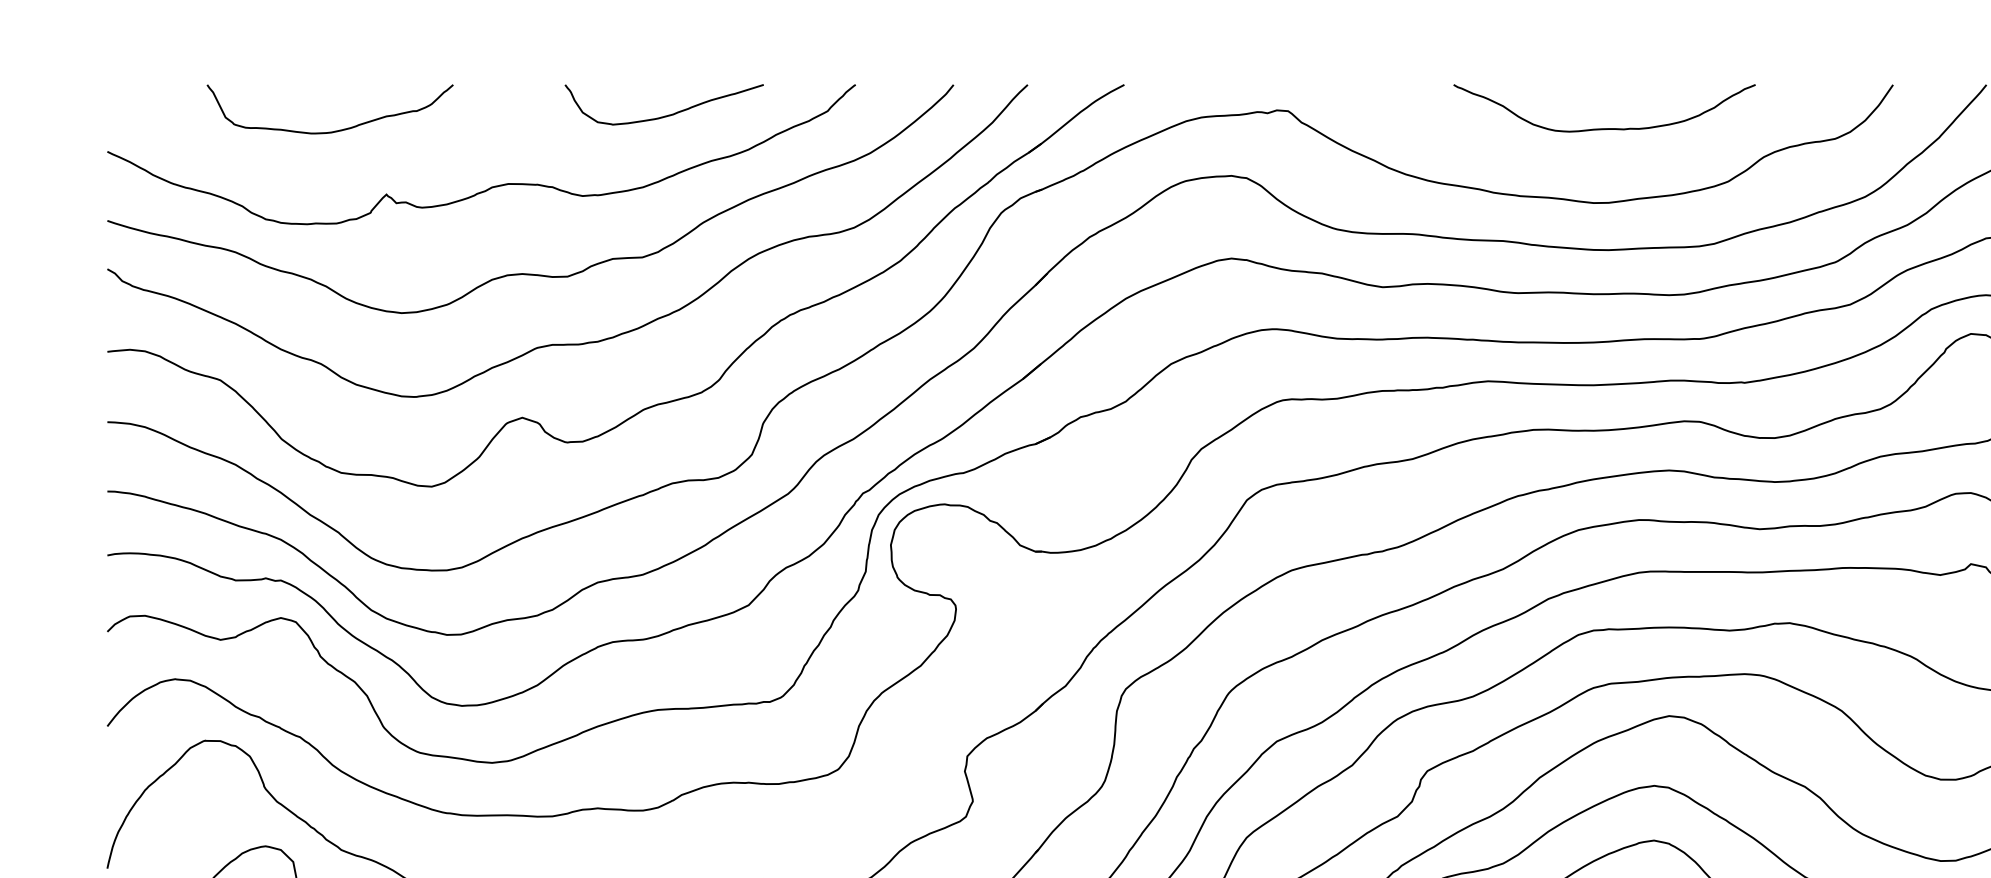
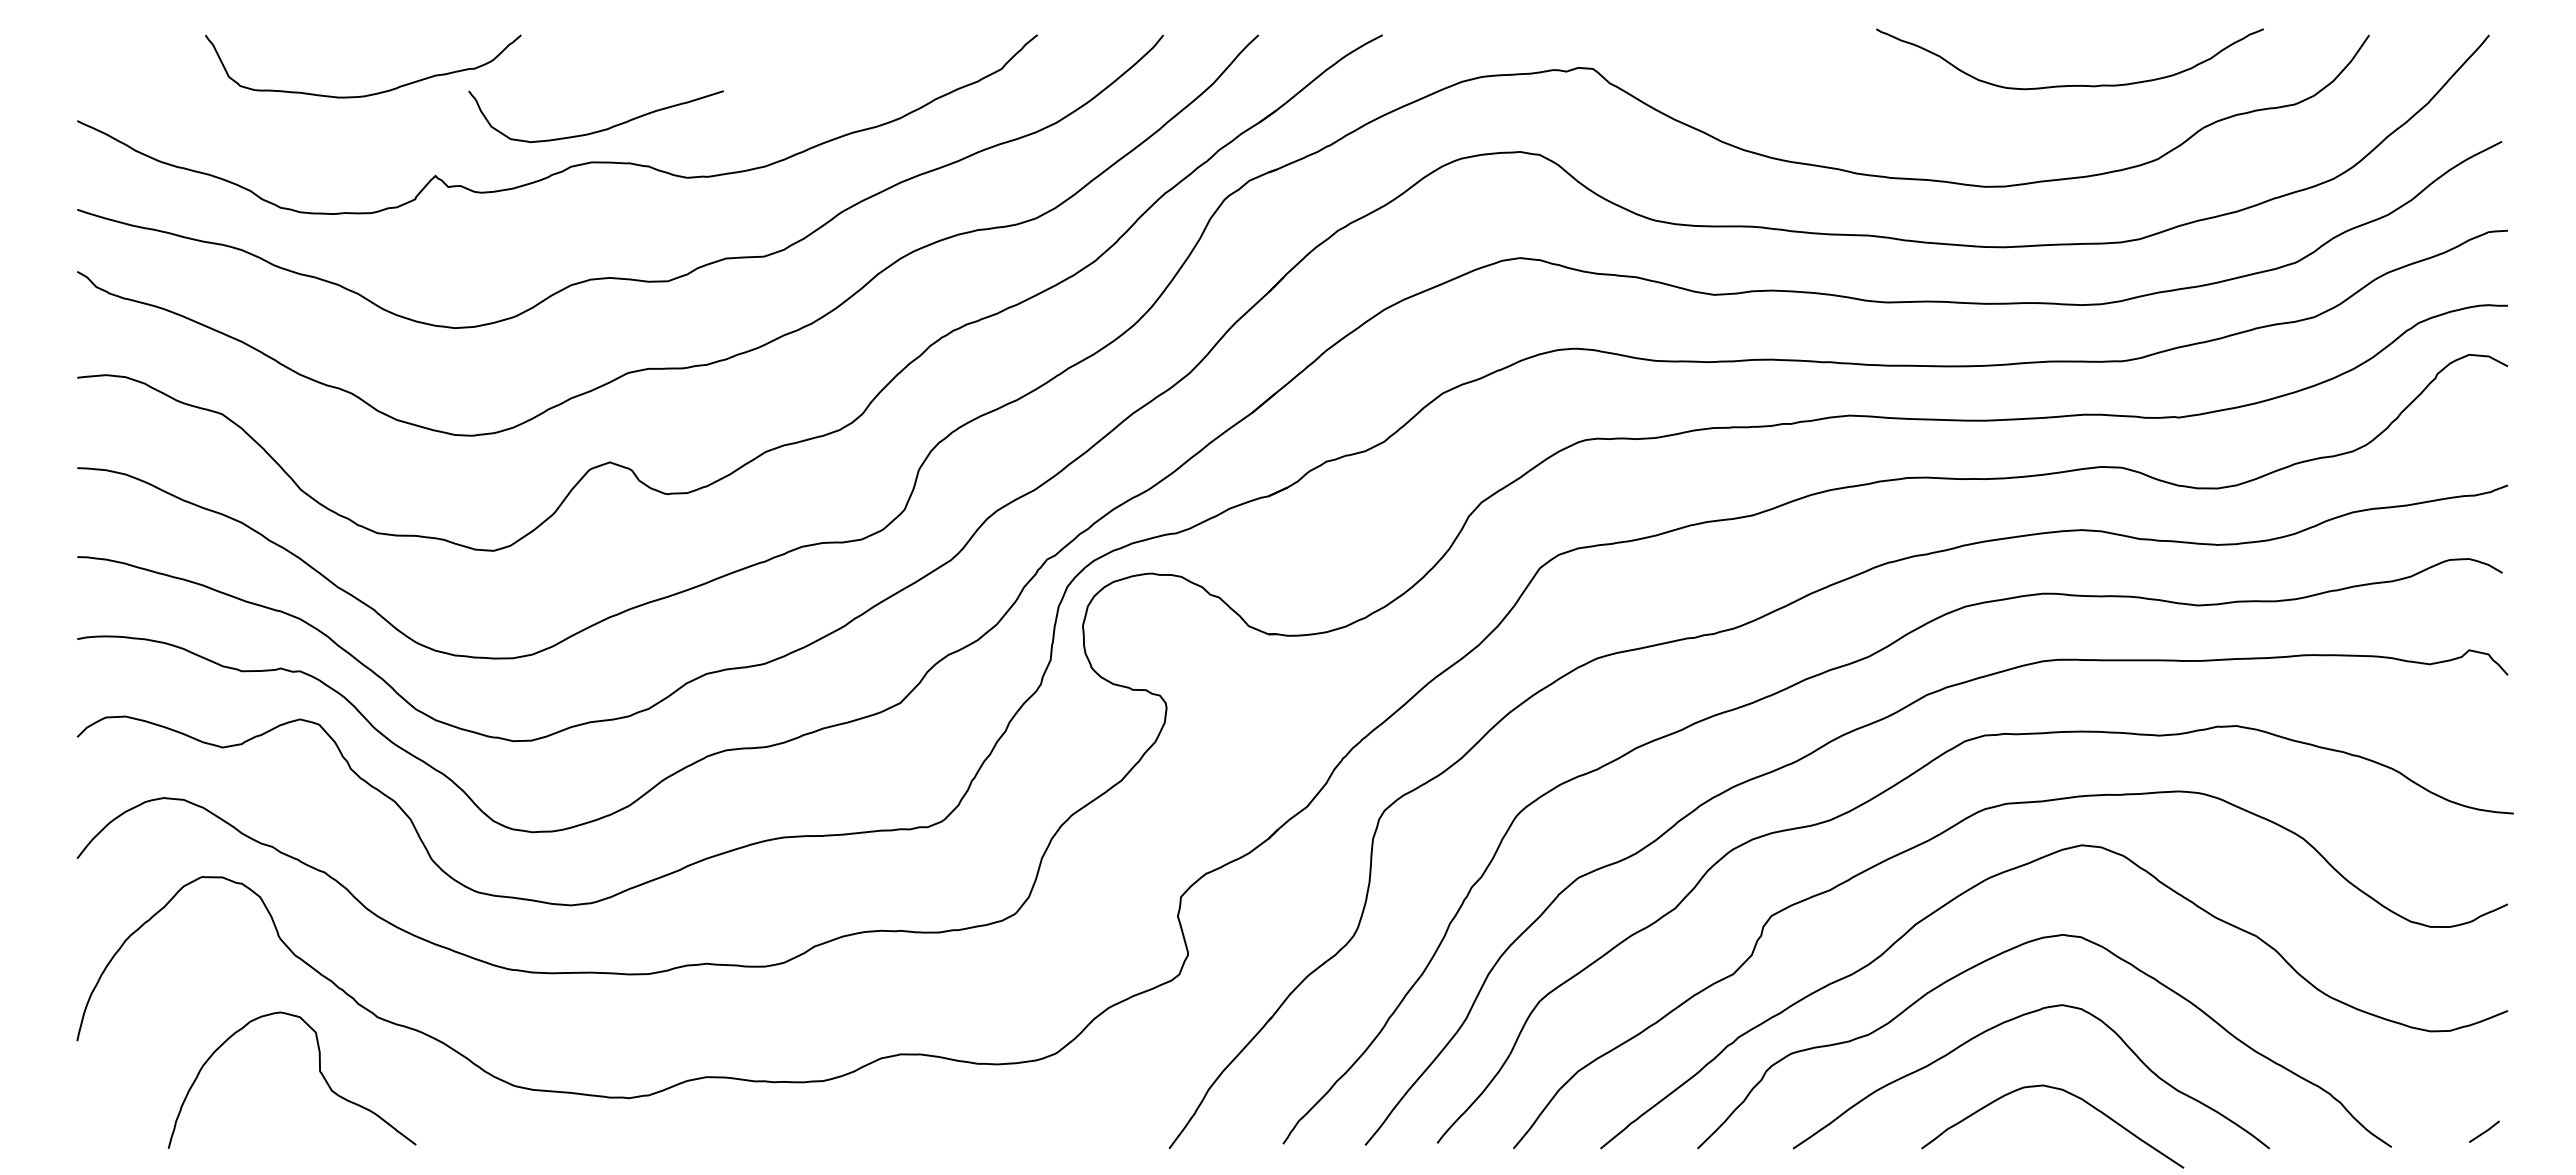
curve: (665, 115) -> (597, 130), moved
curve: (1604, 128) -> (2069, 85), moved

